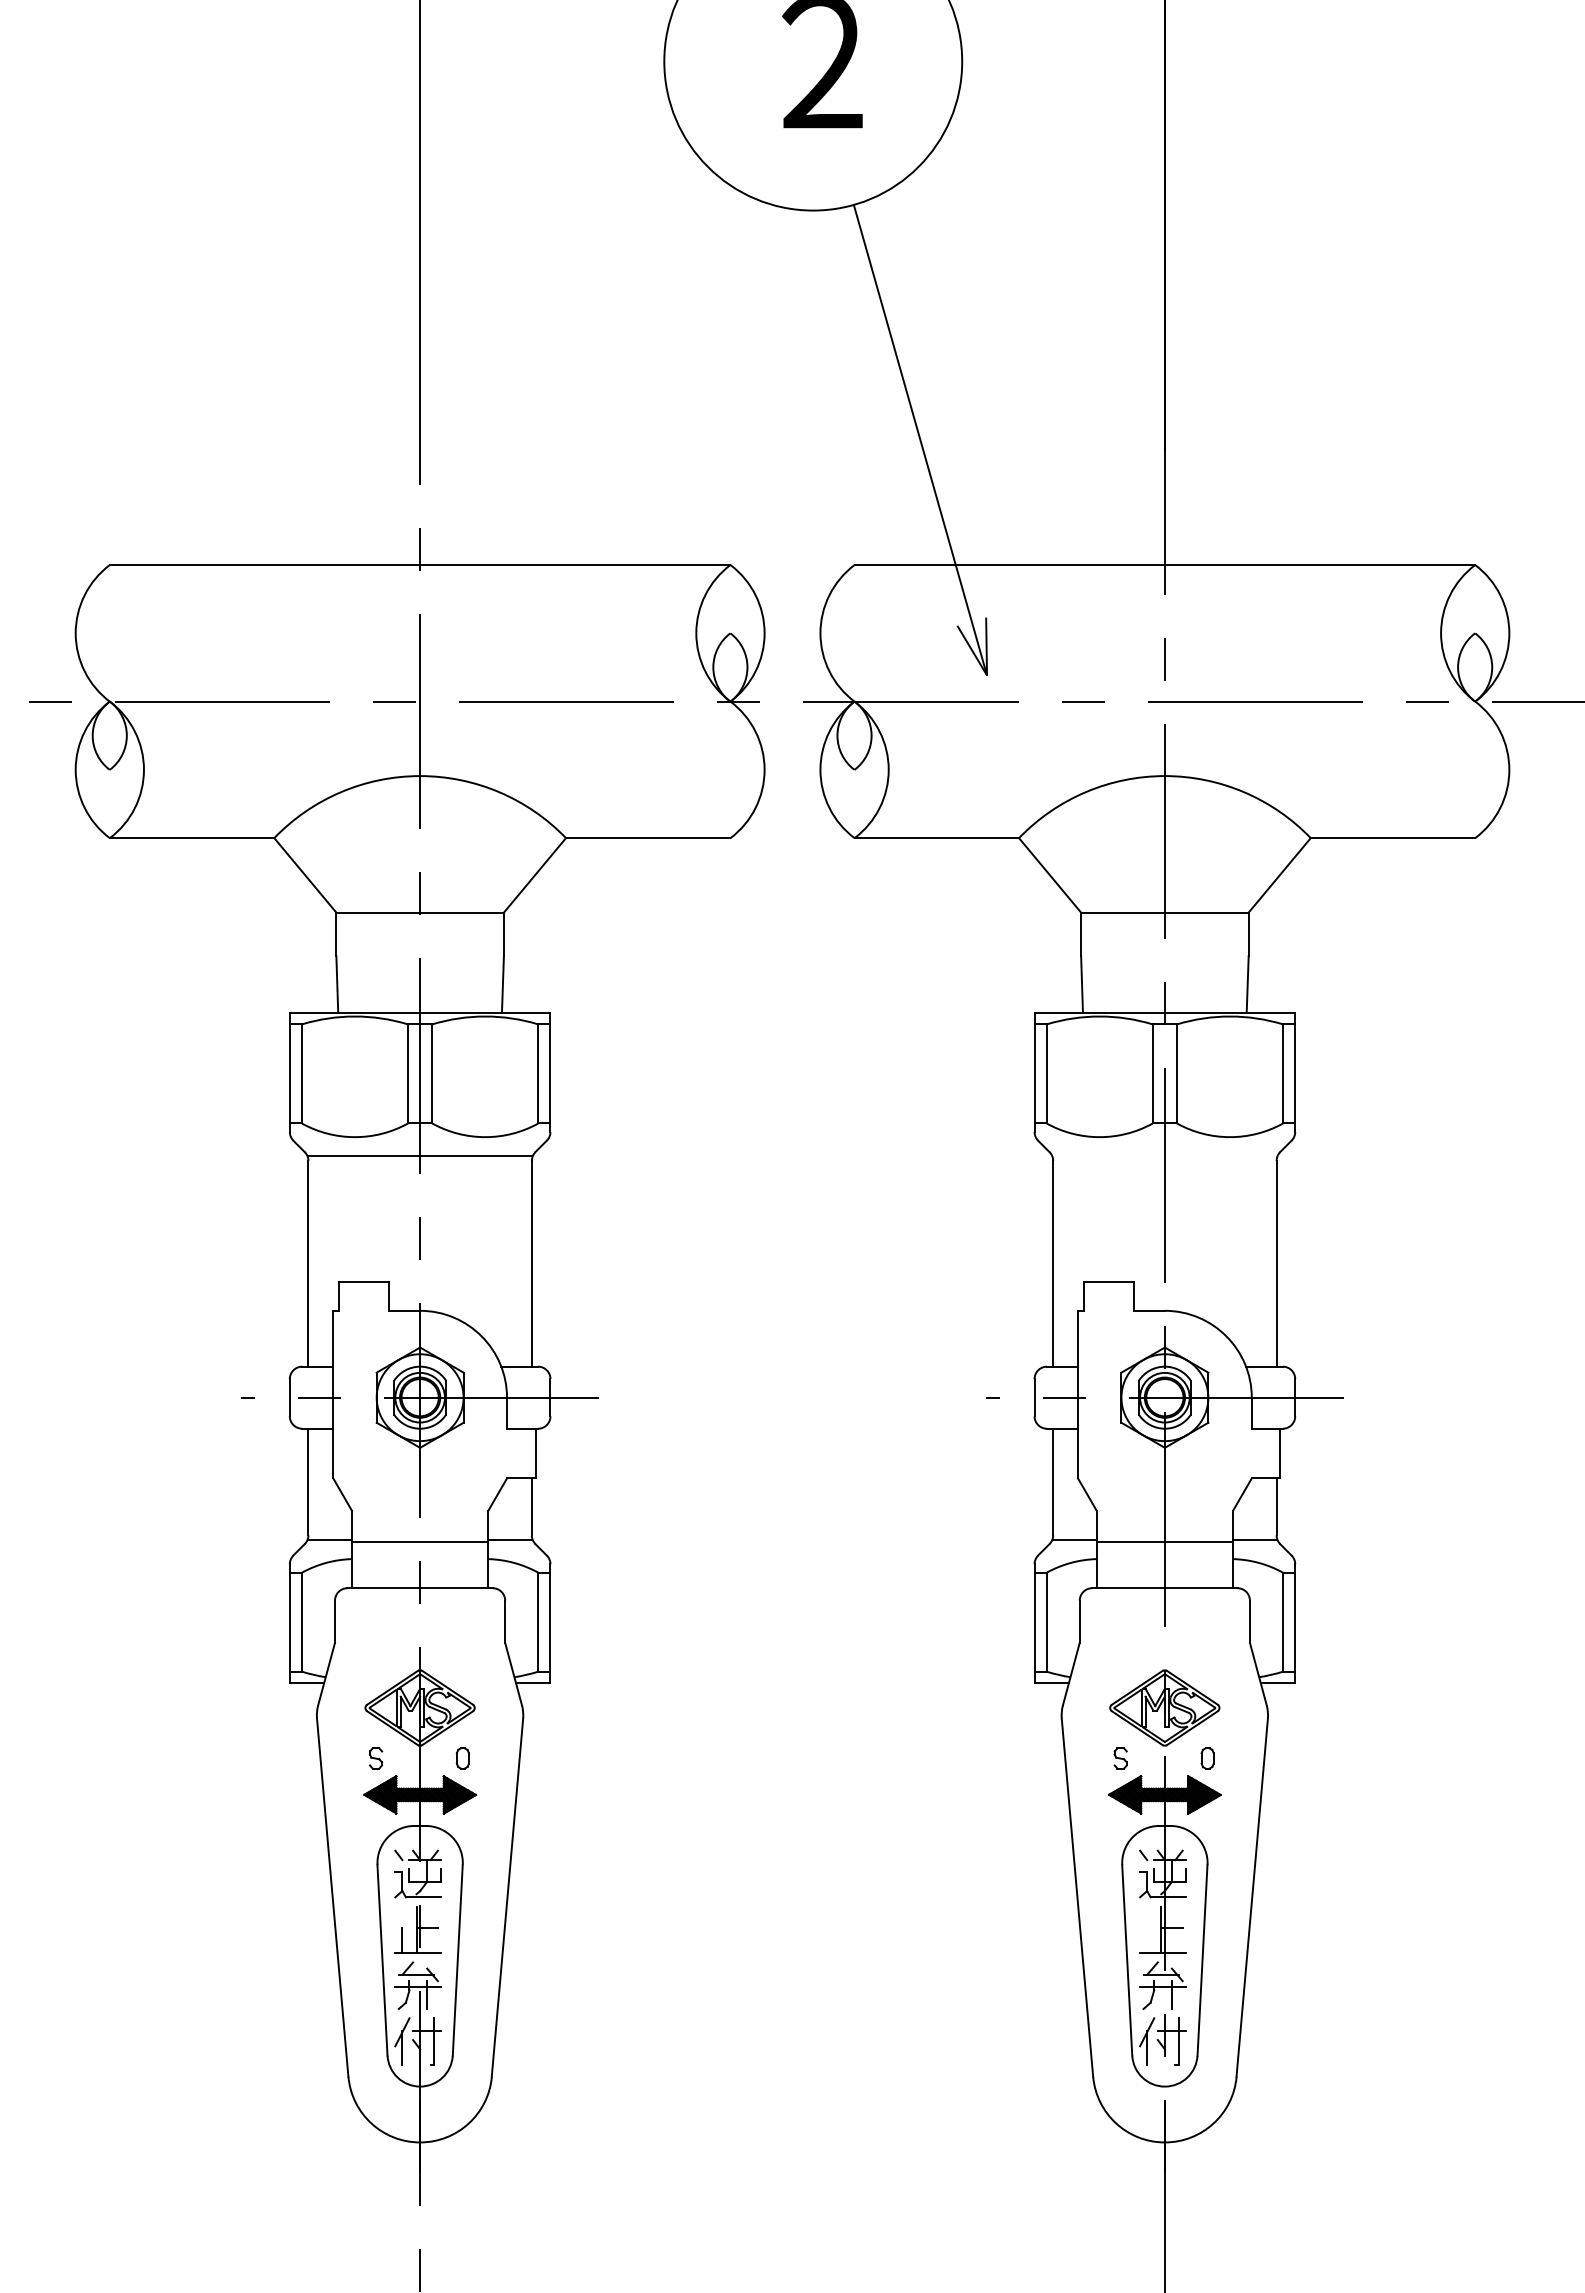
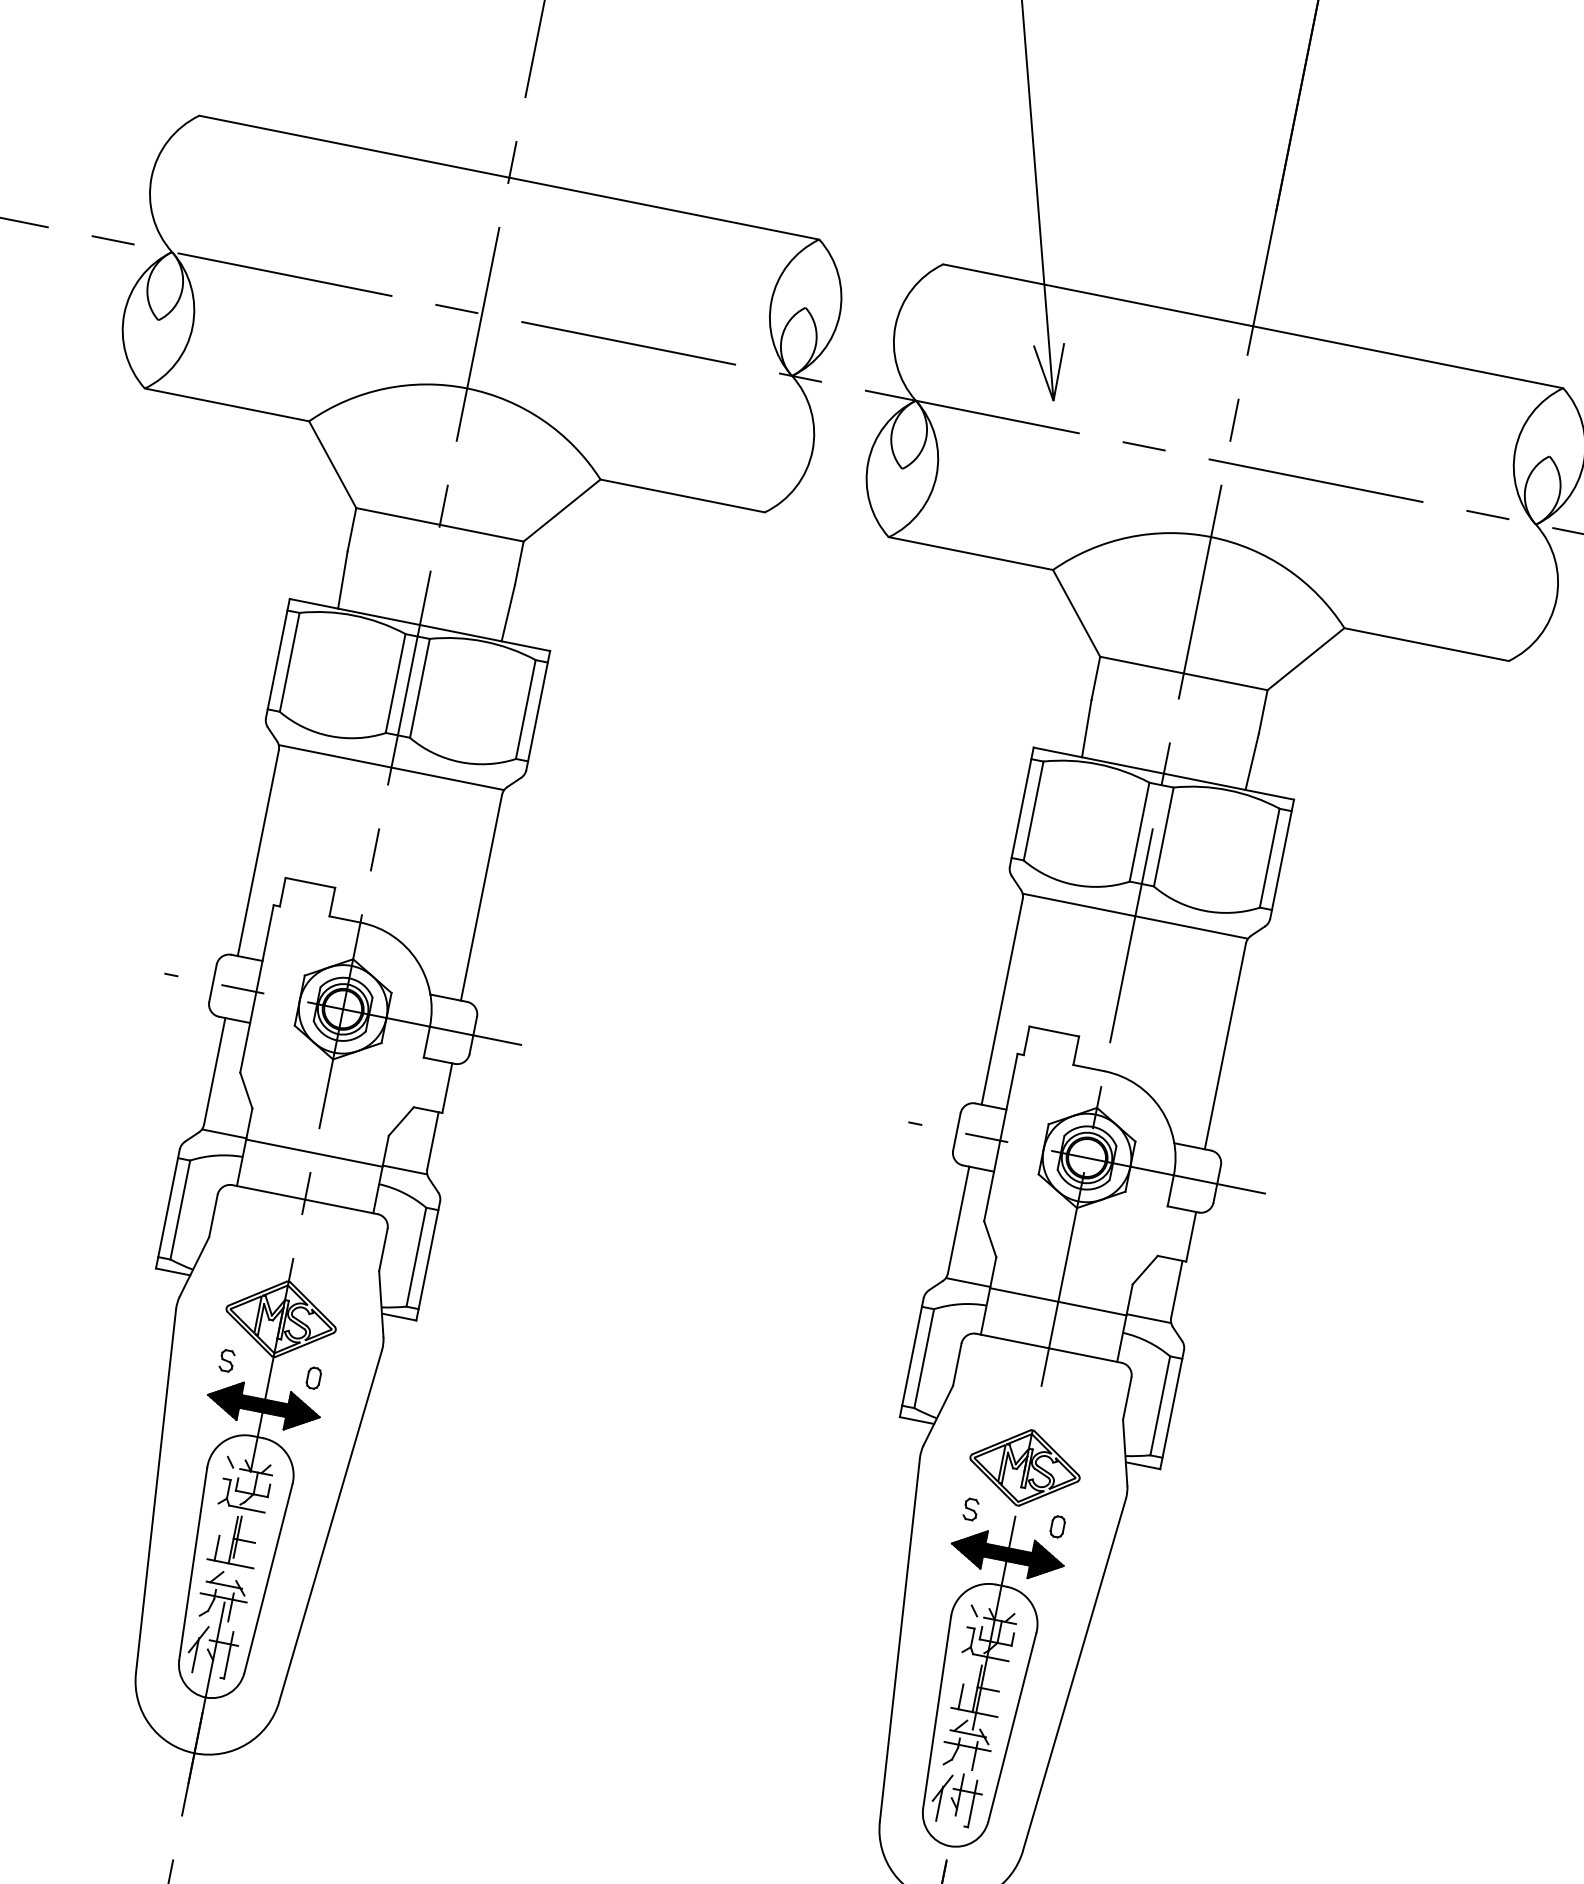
line: (1164, 1155) -> (1134, 915), added
line: (1147, 1940) -> (961, 1696), added

